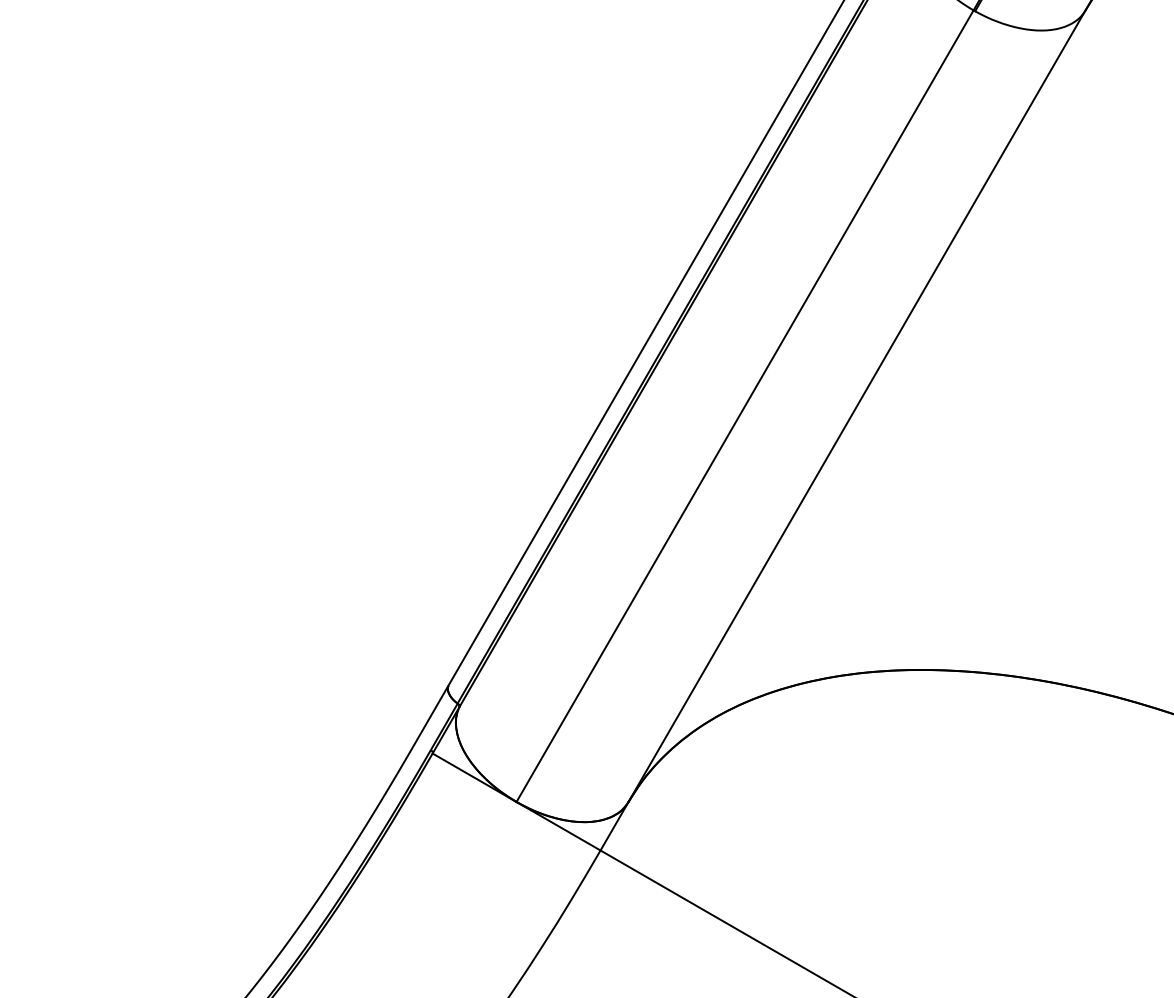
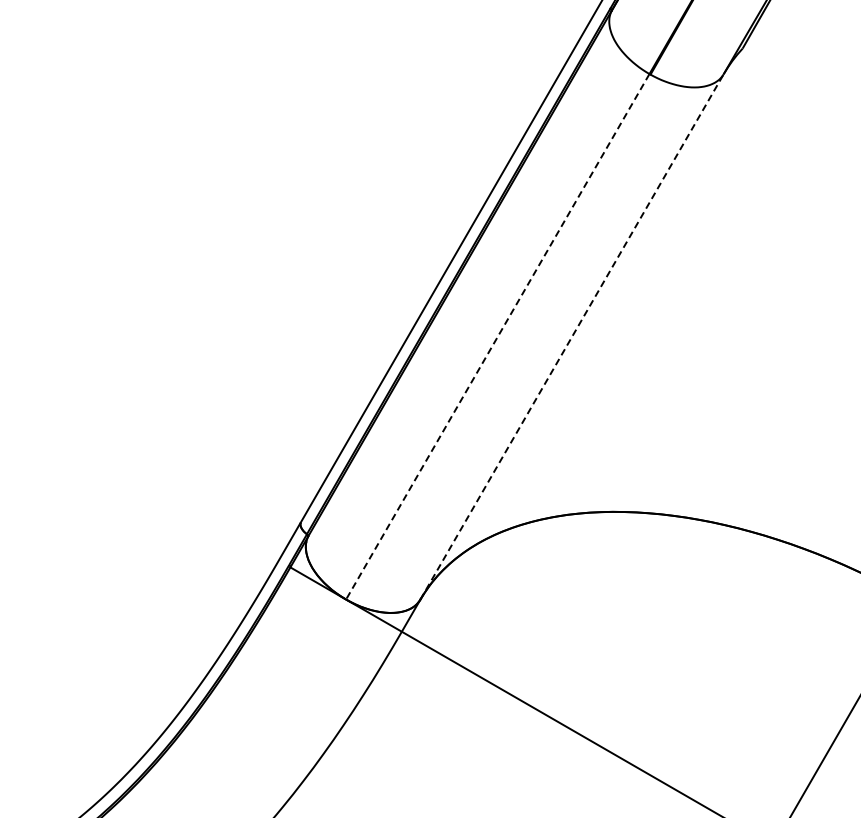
line: (857, 405) -> (572, 336), solid -> dashed
line: (744, 407) -> (497, 337), solid -> dashed

